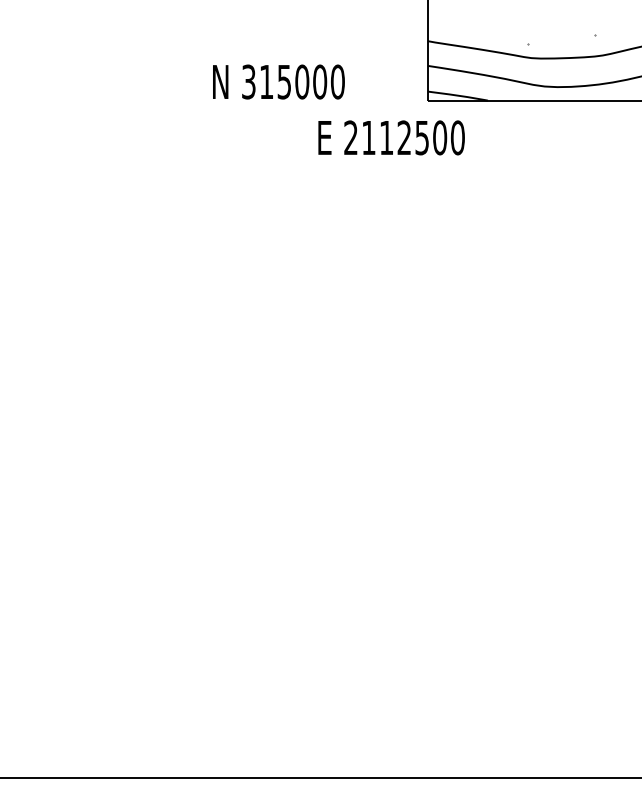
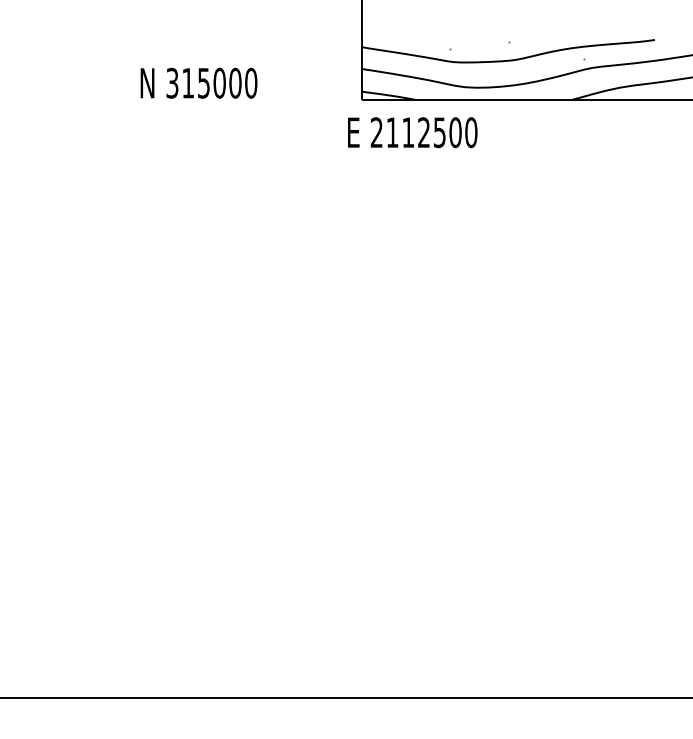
text: (278, 81) -> (198, 82), moved
text: (391, 137) -> (412, 132), moved

